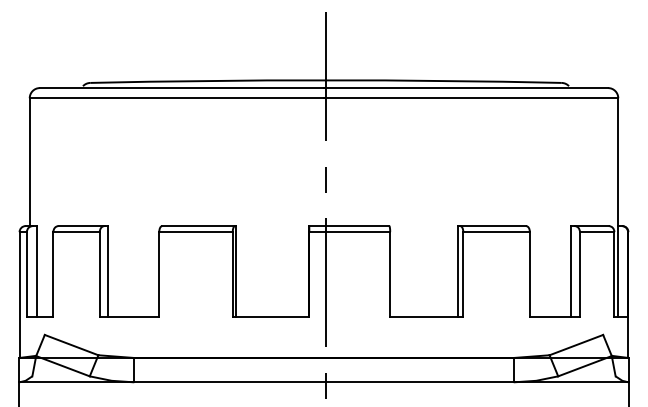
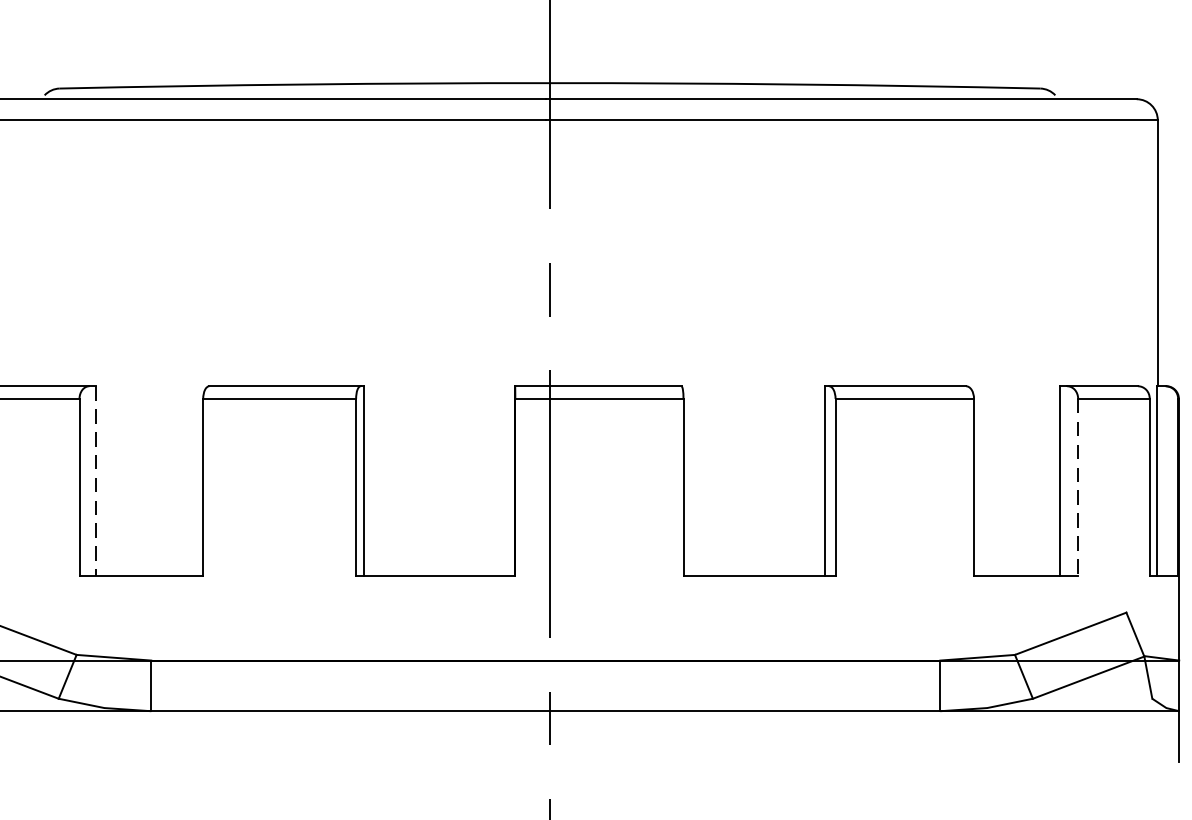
line: (107, 271) -> (95, 480), solid -> dashed
line: (579, 274) -> (1077, 486), solid -> dashed

